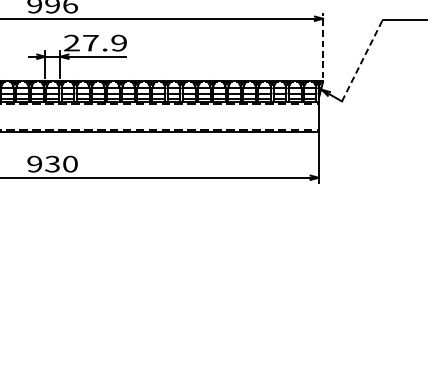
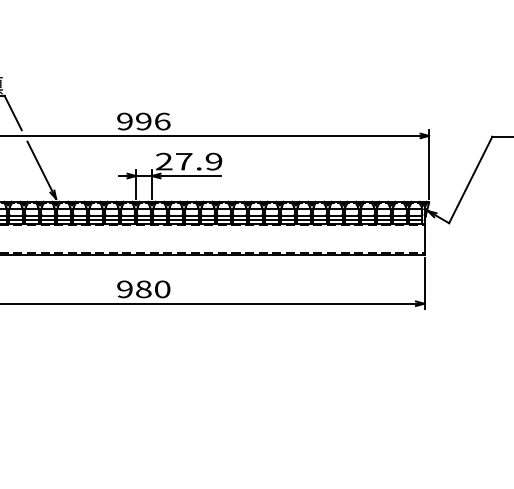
line: (323, 45) -> (429, 164), dashed -> solid
line: (362, 60) -> (470, 179), dashed -> solid
text: (52, 164) -> (143, 289), 930 -> 980

